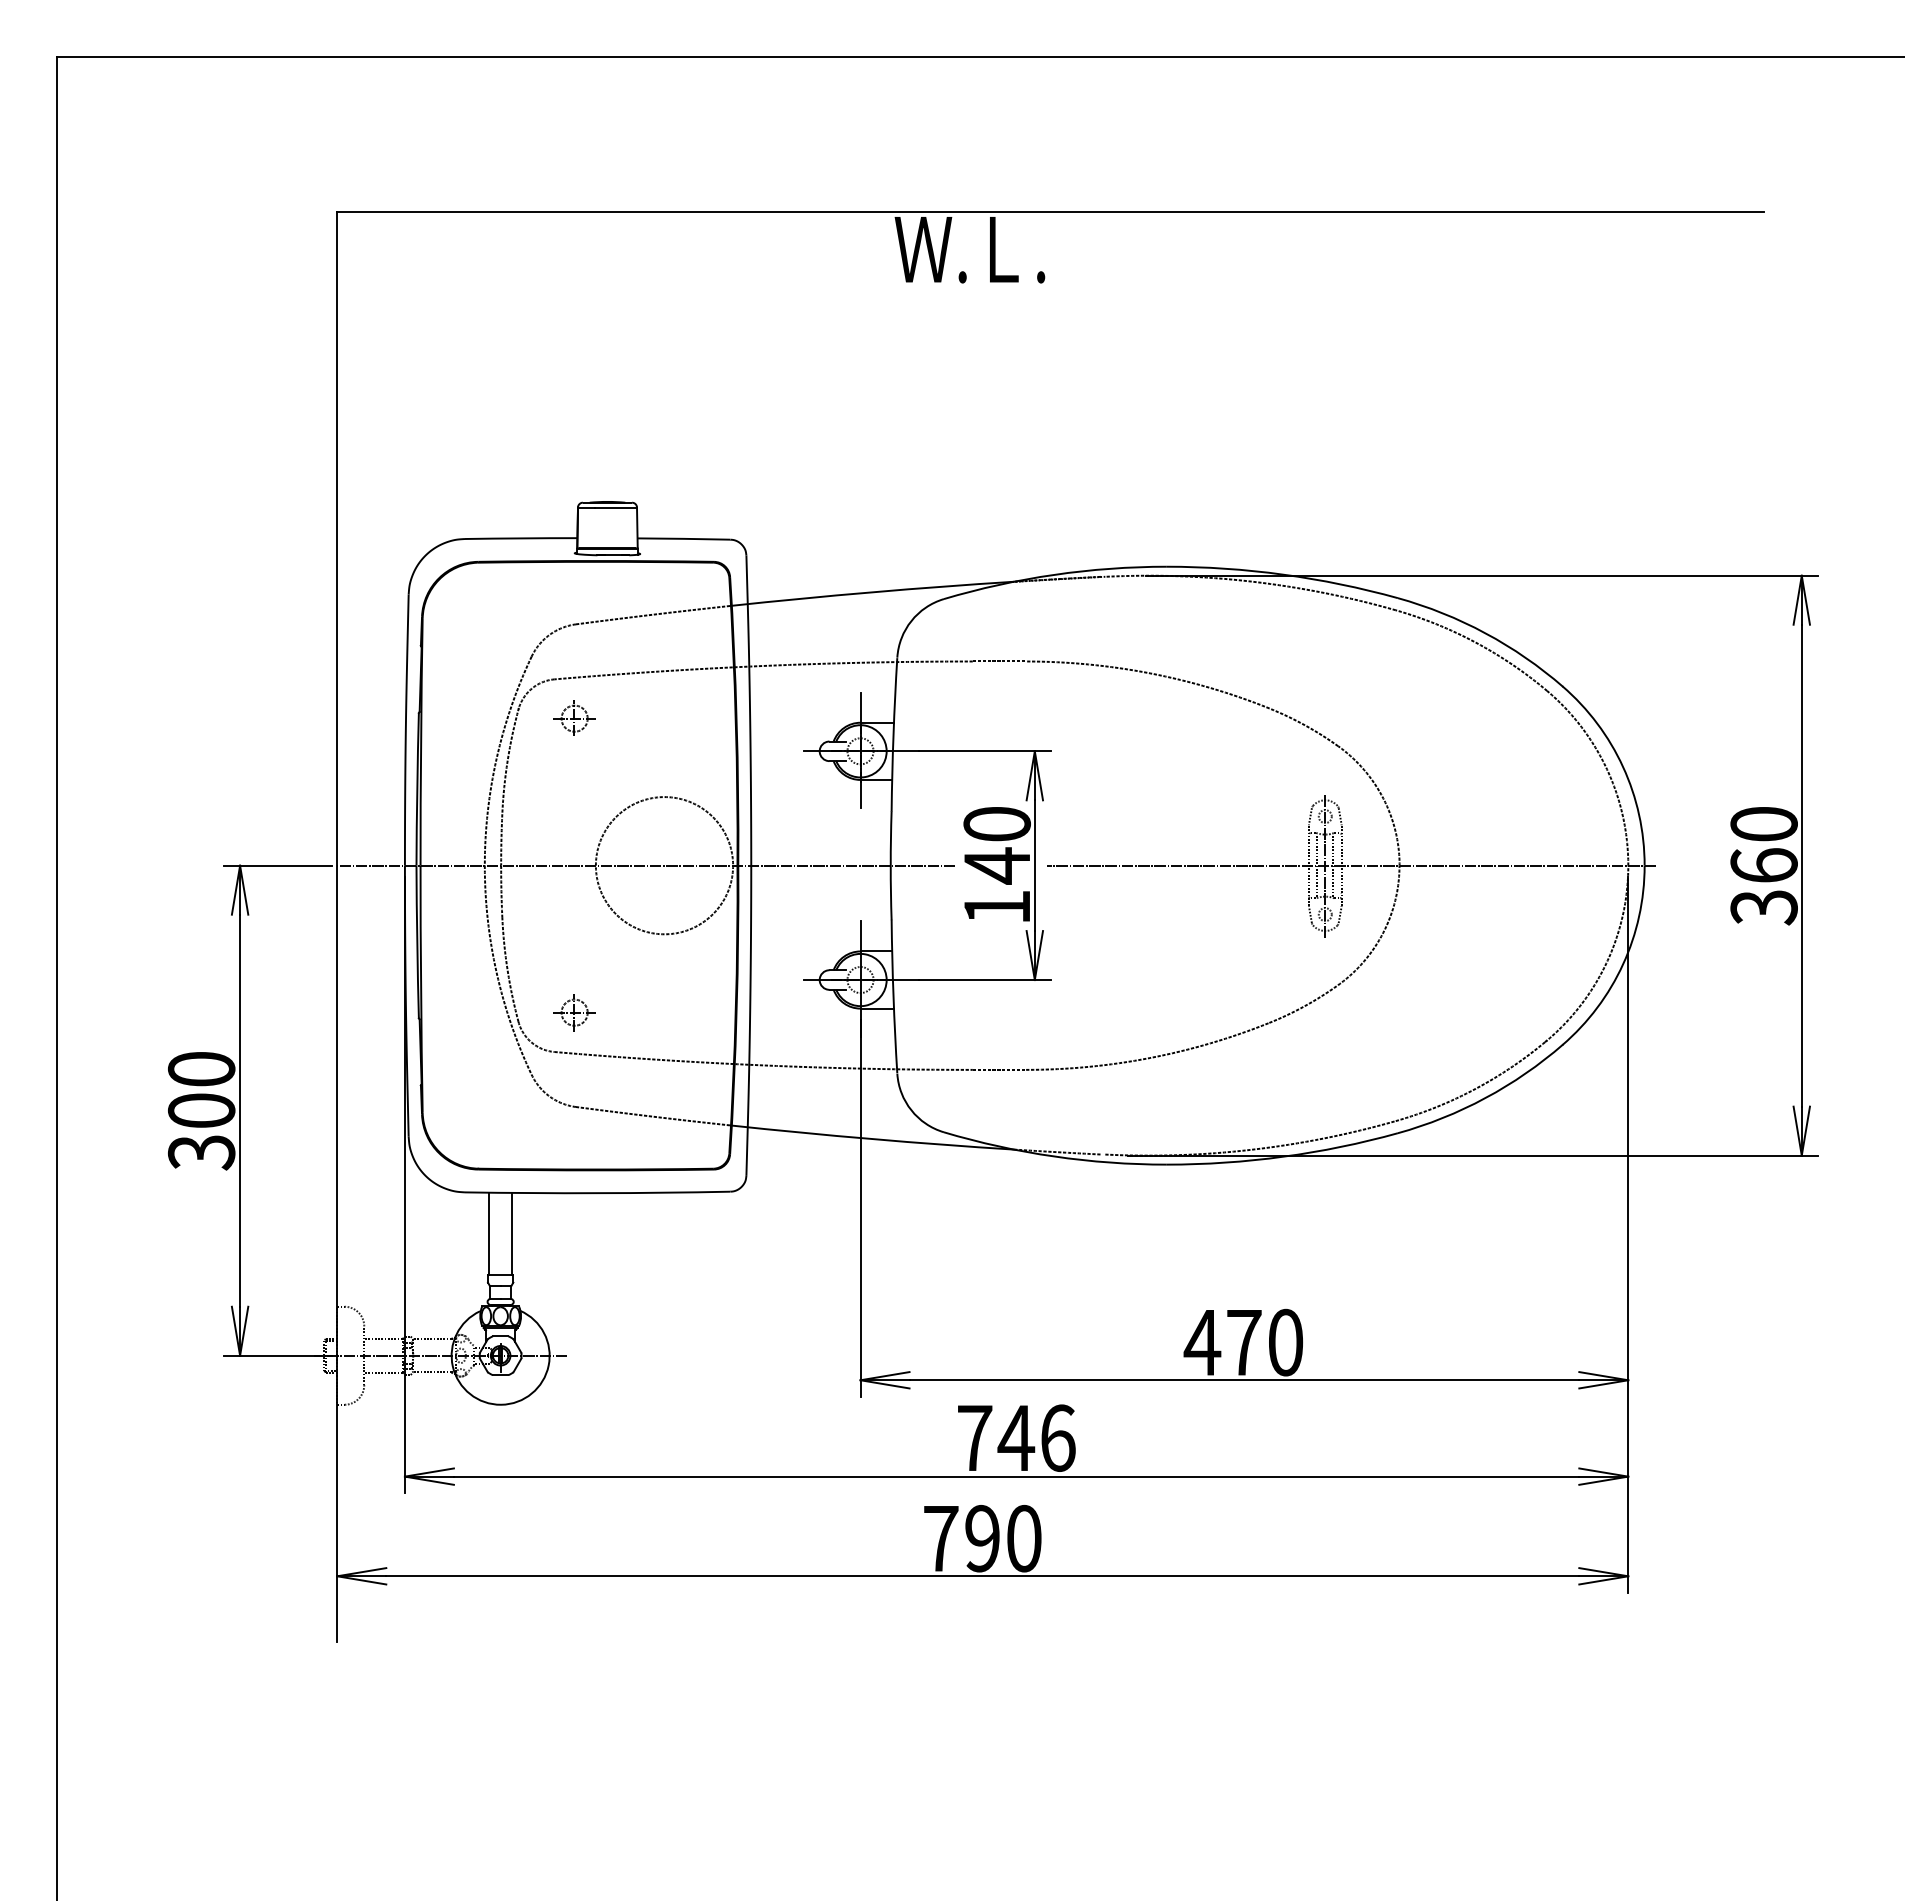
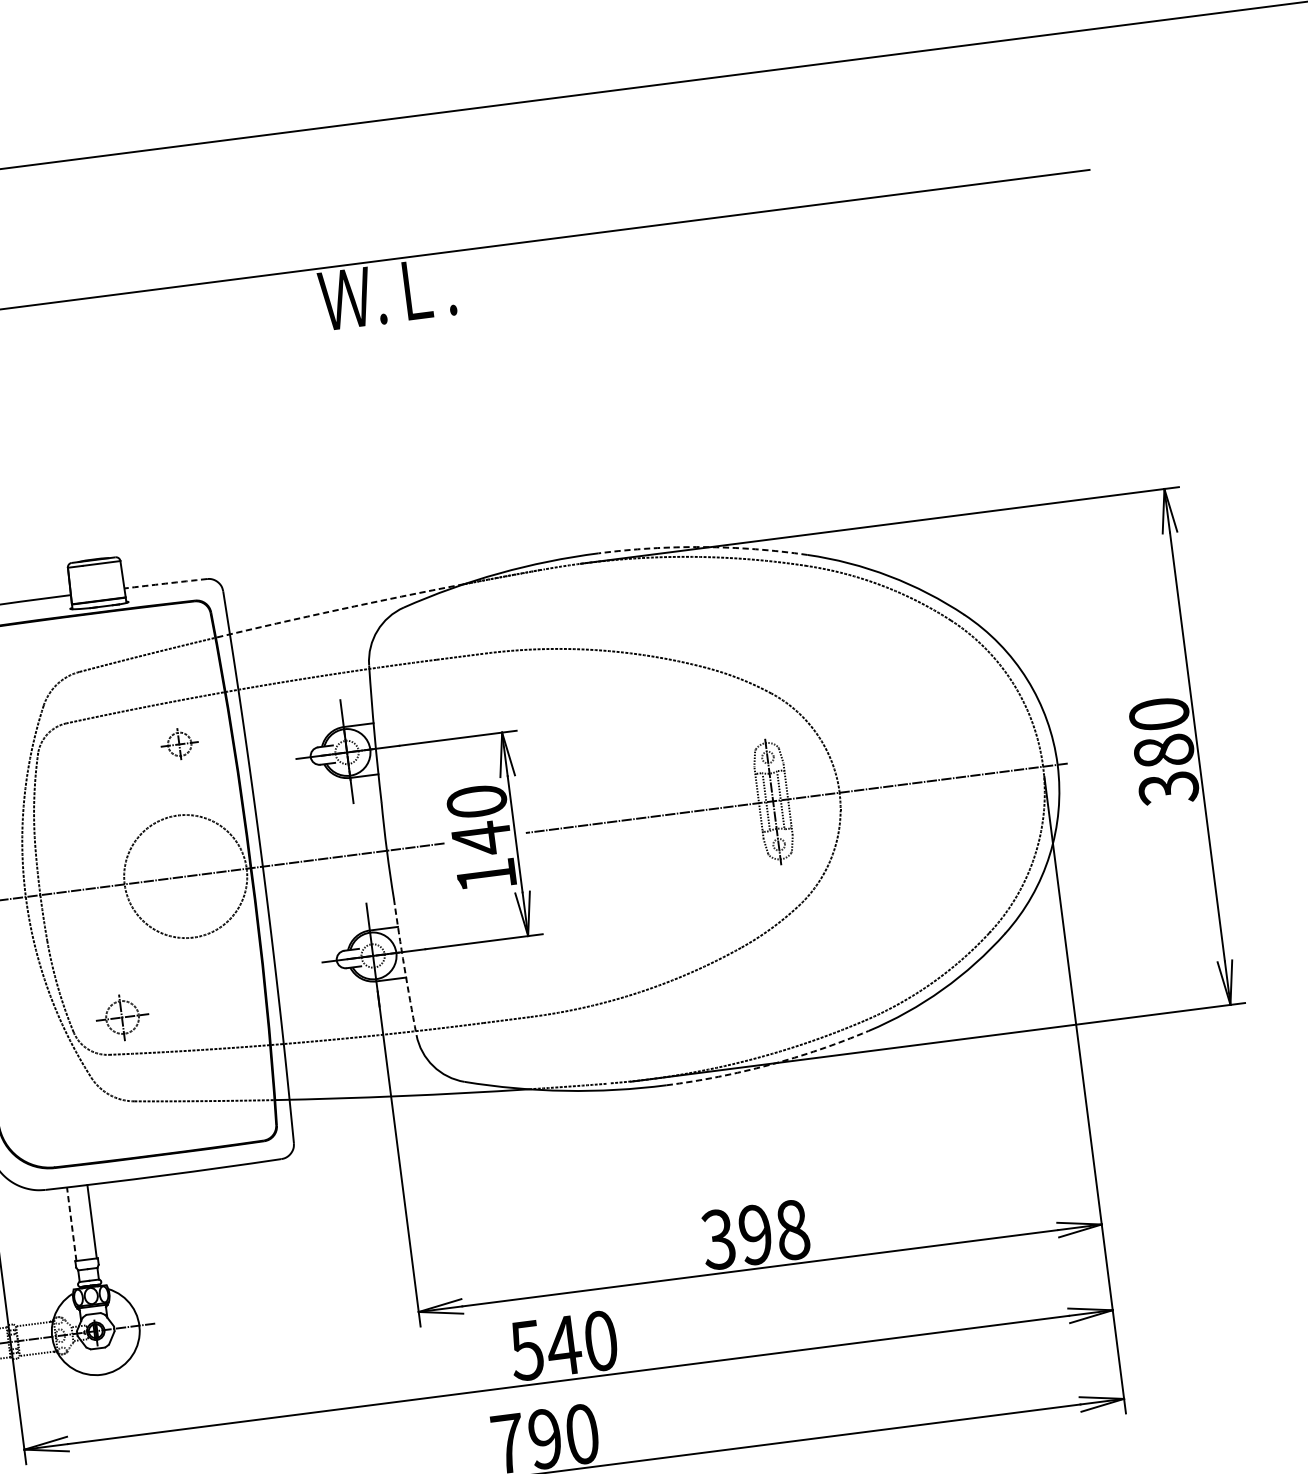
arc: (683, 538) -> (165, 583), solid -> dashed
arc: (1283, 574) -> (703, 546), solid -> dashed
arc: (871, 592) -> (338, 609), solid -> dashed
part: (574, 717) -> (179, 743), moved
text: (1763, 865) -> (1163, 751), 360 -> 380
arc: (893, 996) -> (404, 966), solid -> dashed
part: (574, 1012) -> (122, 1017), size x1.4
arc: (1283, 1156) -> (769, 1064), solid -> dashed
line: (489, 1233) -> (71, 1223), solid -> dashed
text: (1243, 1342) -> (755, 1234), 470 -> 398
text: (1015, 1437) -> (563, 1345), 746 -> 540

